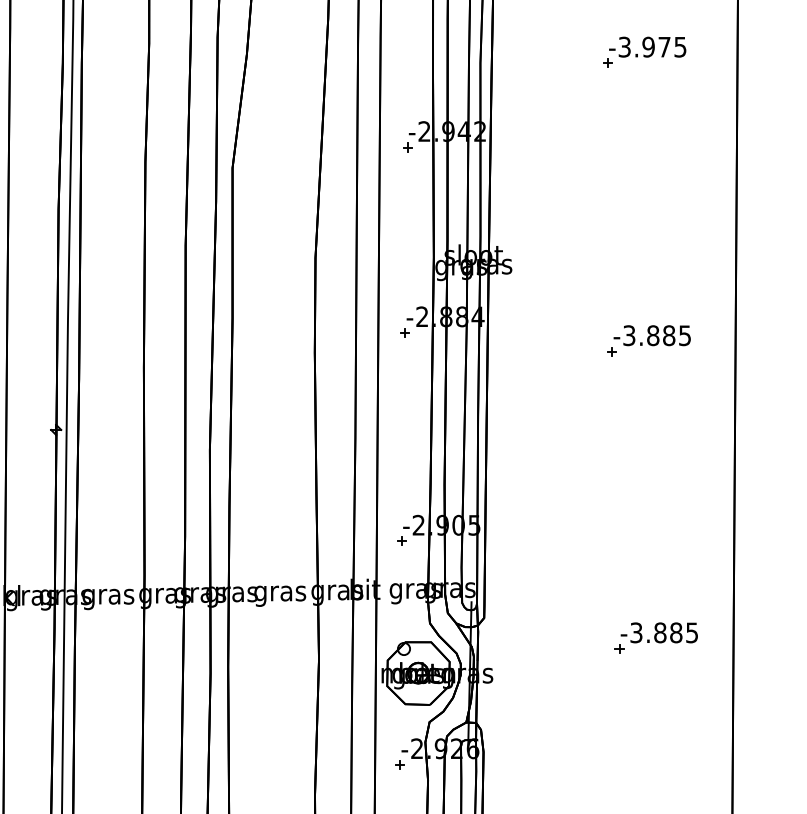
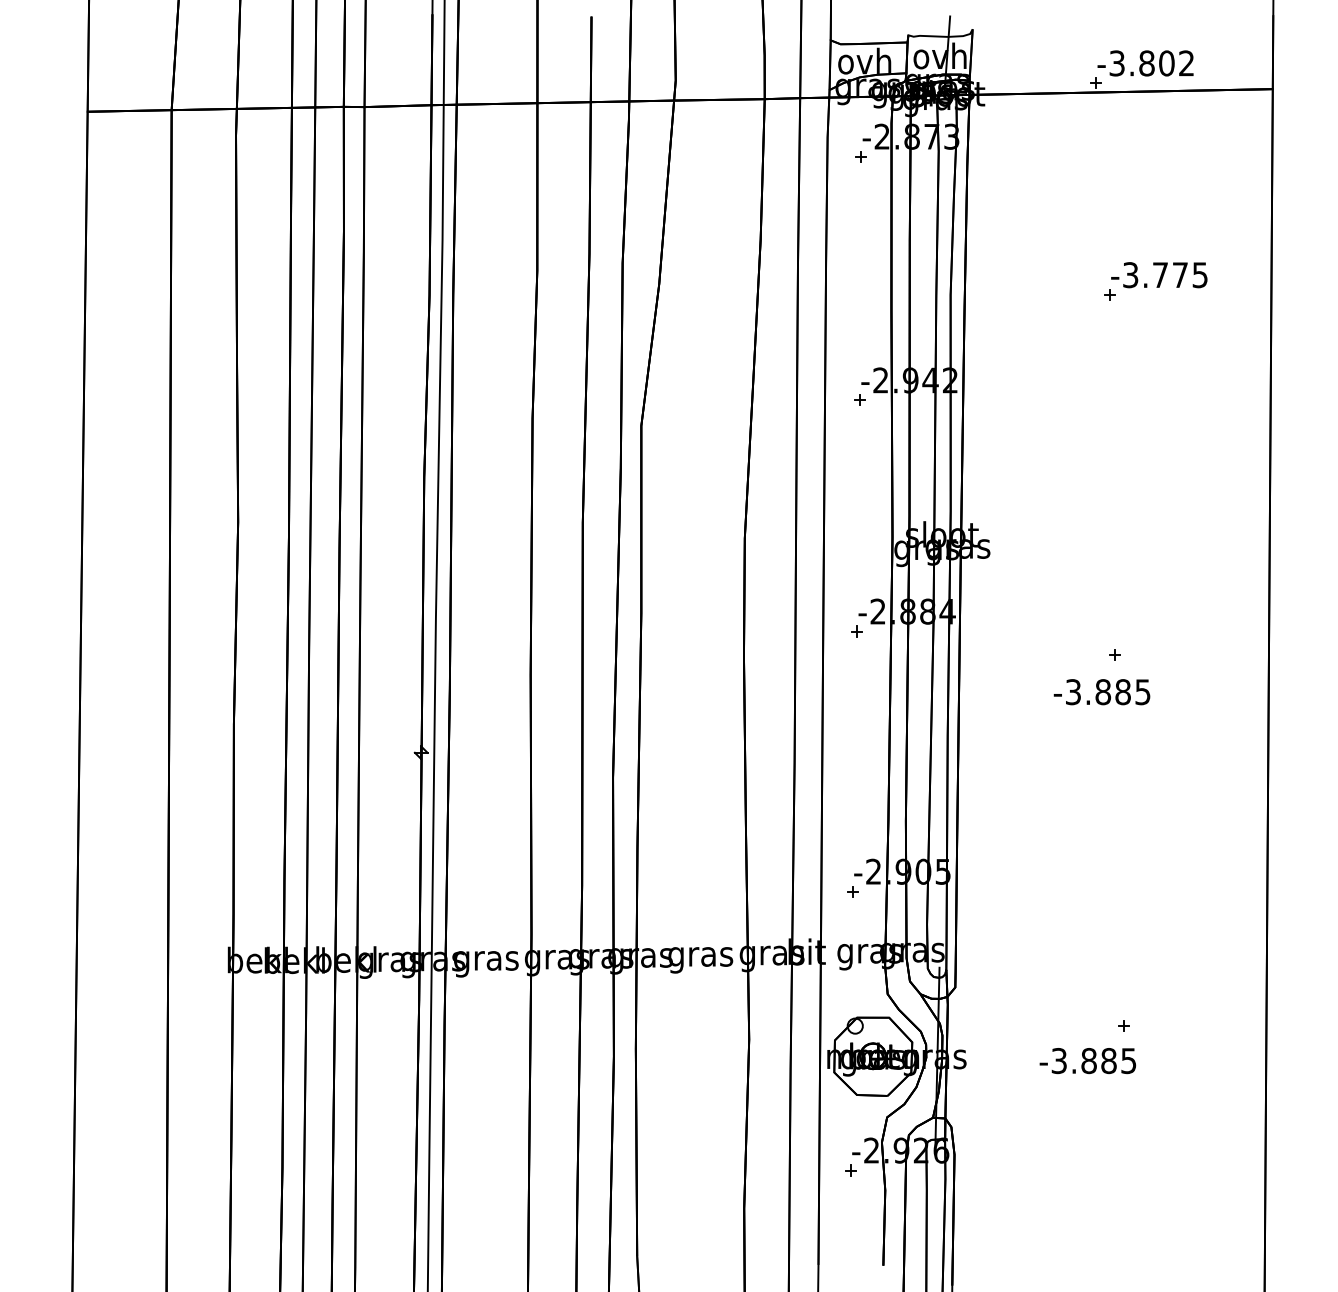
text: (648, 47) -> (1160, 275), -3.975 -> -3.775
text: (651, 335) -> (1101, 692), moved
text: (659, 633) -> (1087, 1061), moved

